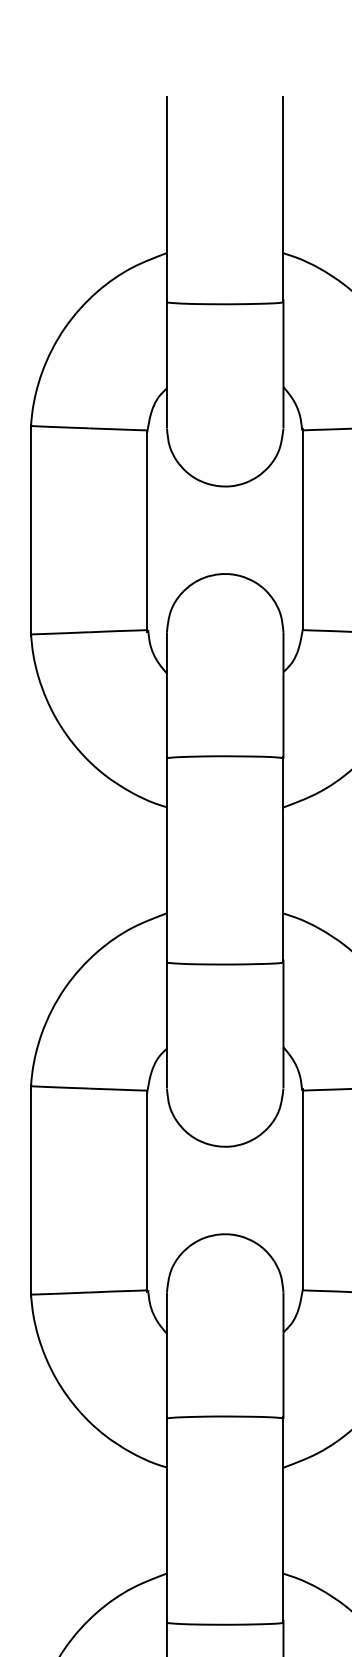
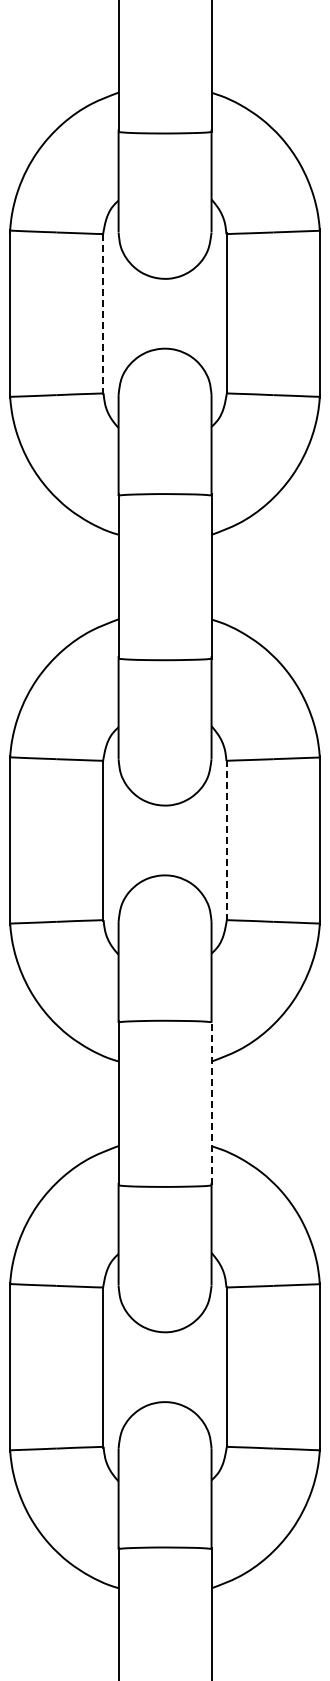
line: (146, 529) -> (102, 313), solid -> dashed
line: (303, 1190) -> (227, 840), solid -> dashed
line: (283, 1518) -> (211, 1102), solid -> dashed

